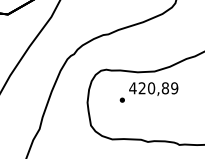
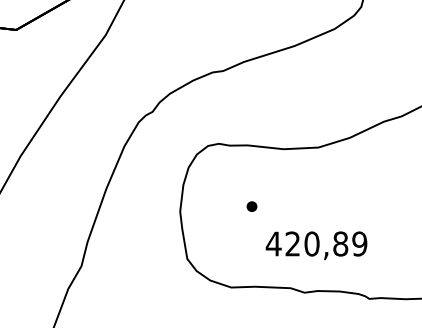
text: (153, 88) -> (316, 244), moved

